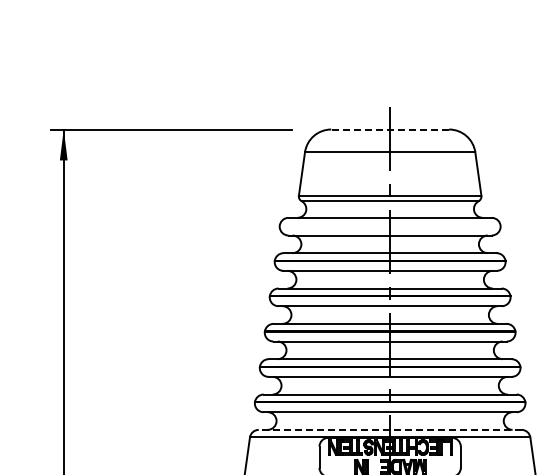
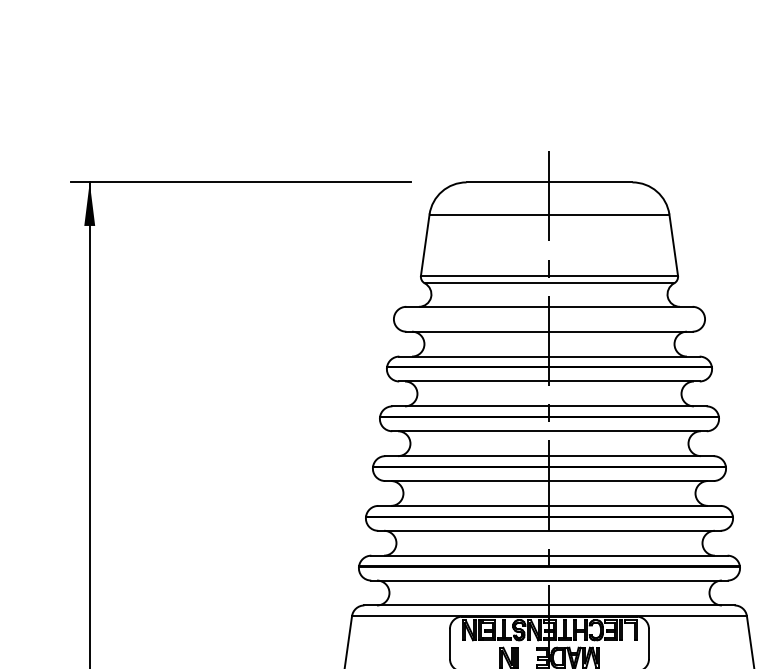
line: (390, 129) -> (549, 182), dashed -> solid
line: (389, 429) -> (548, 604), dashed -> solid

